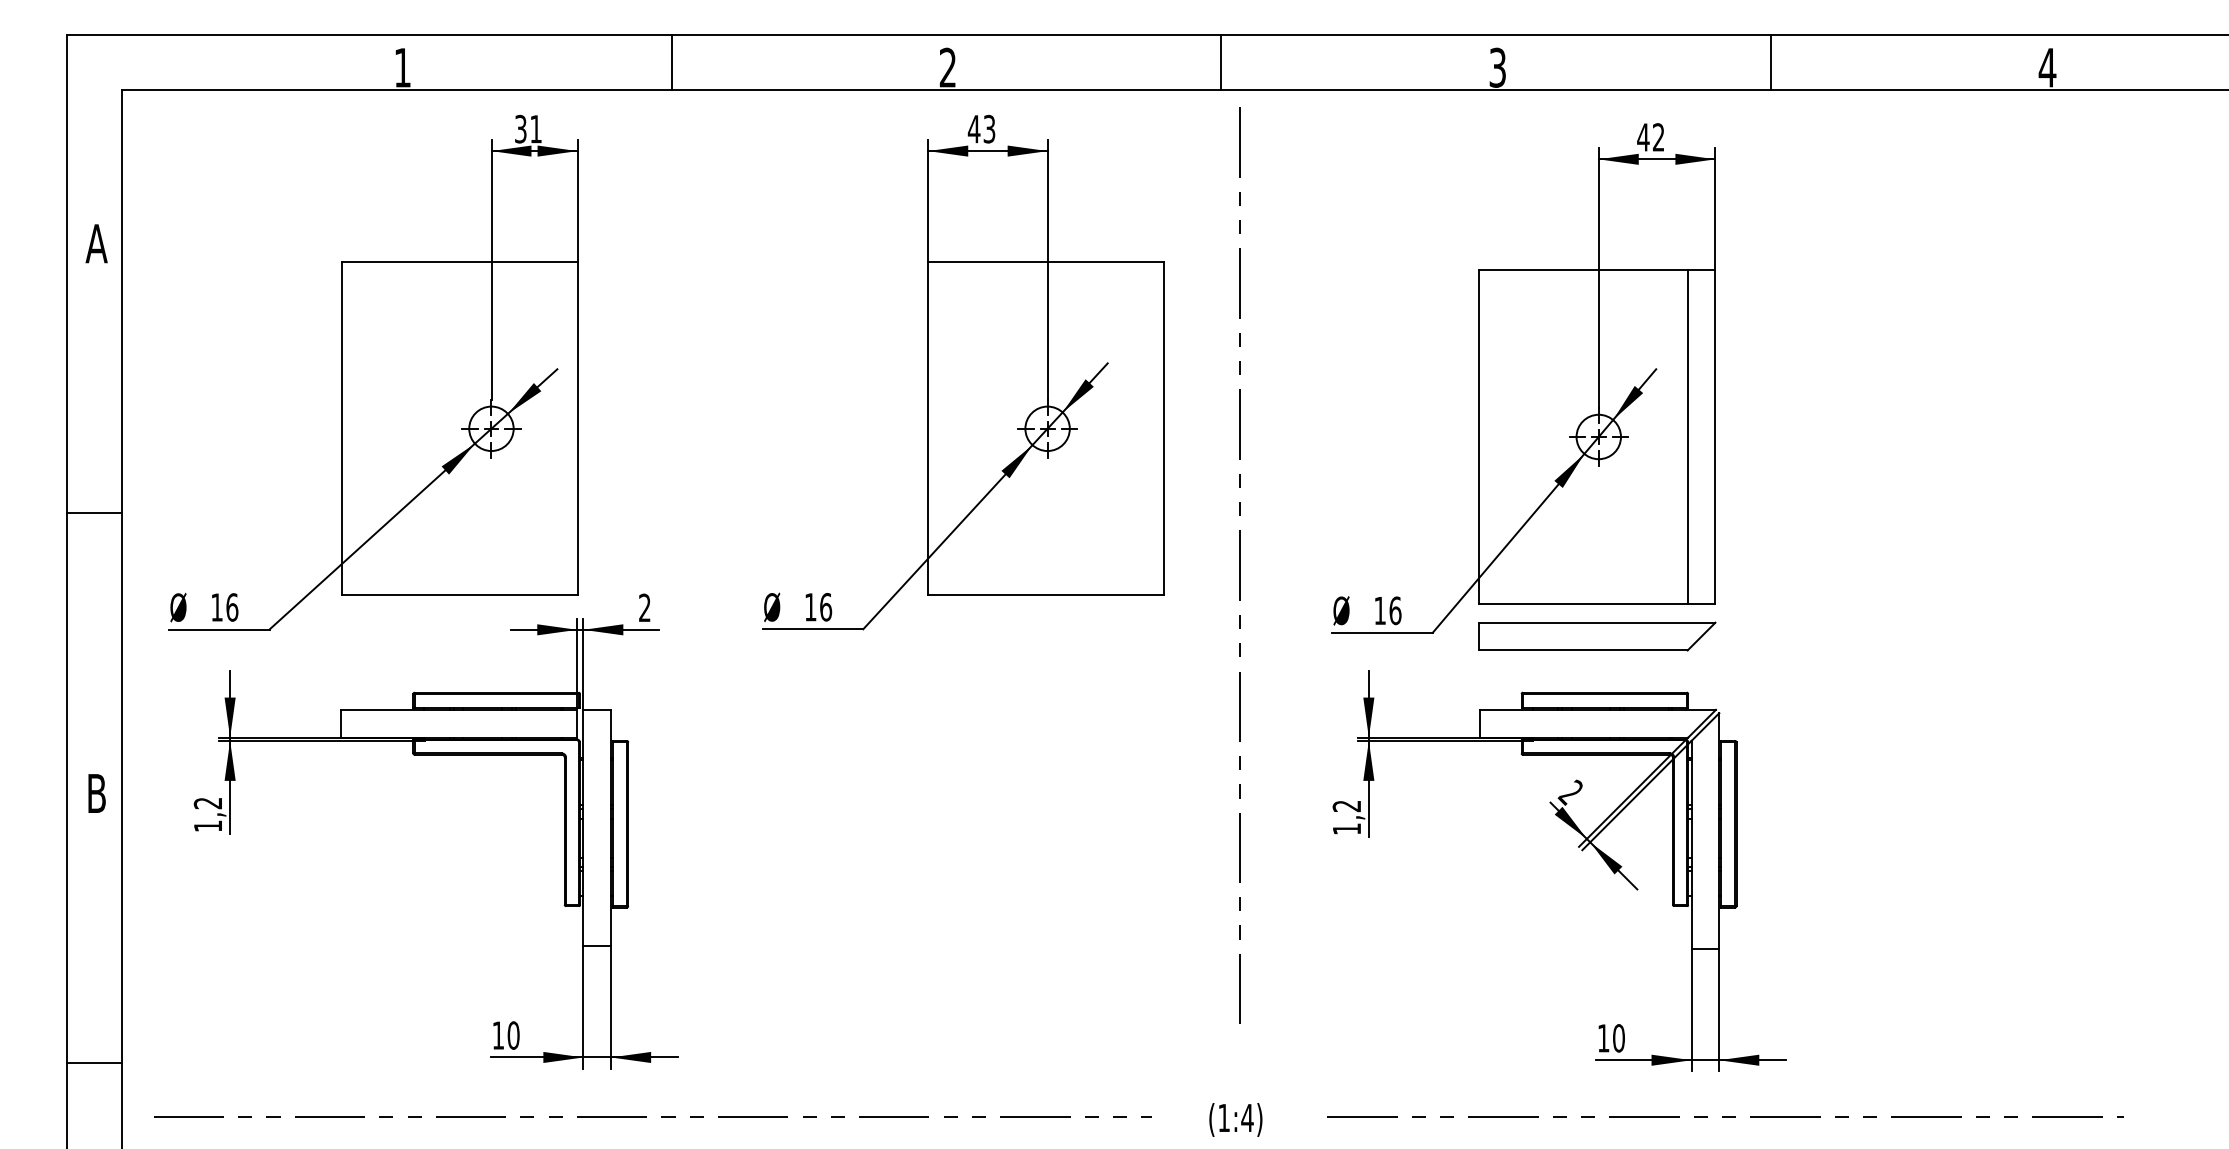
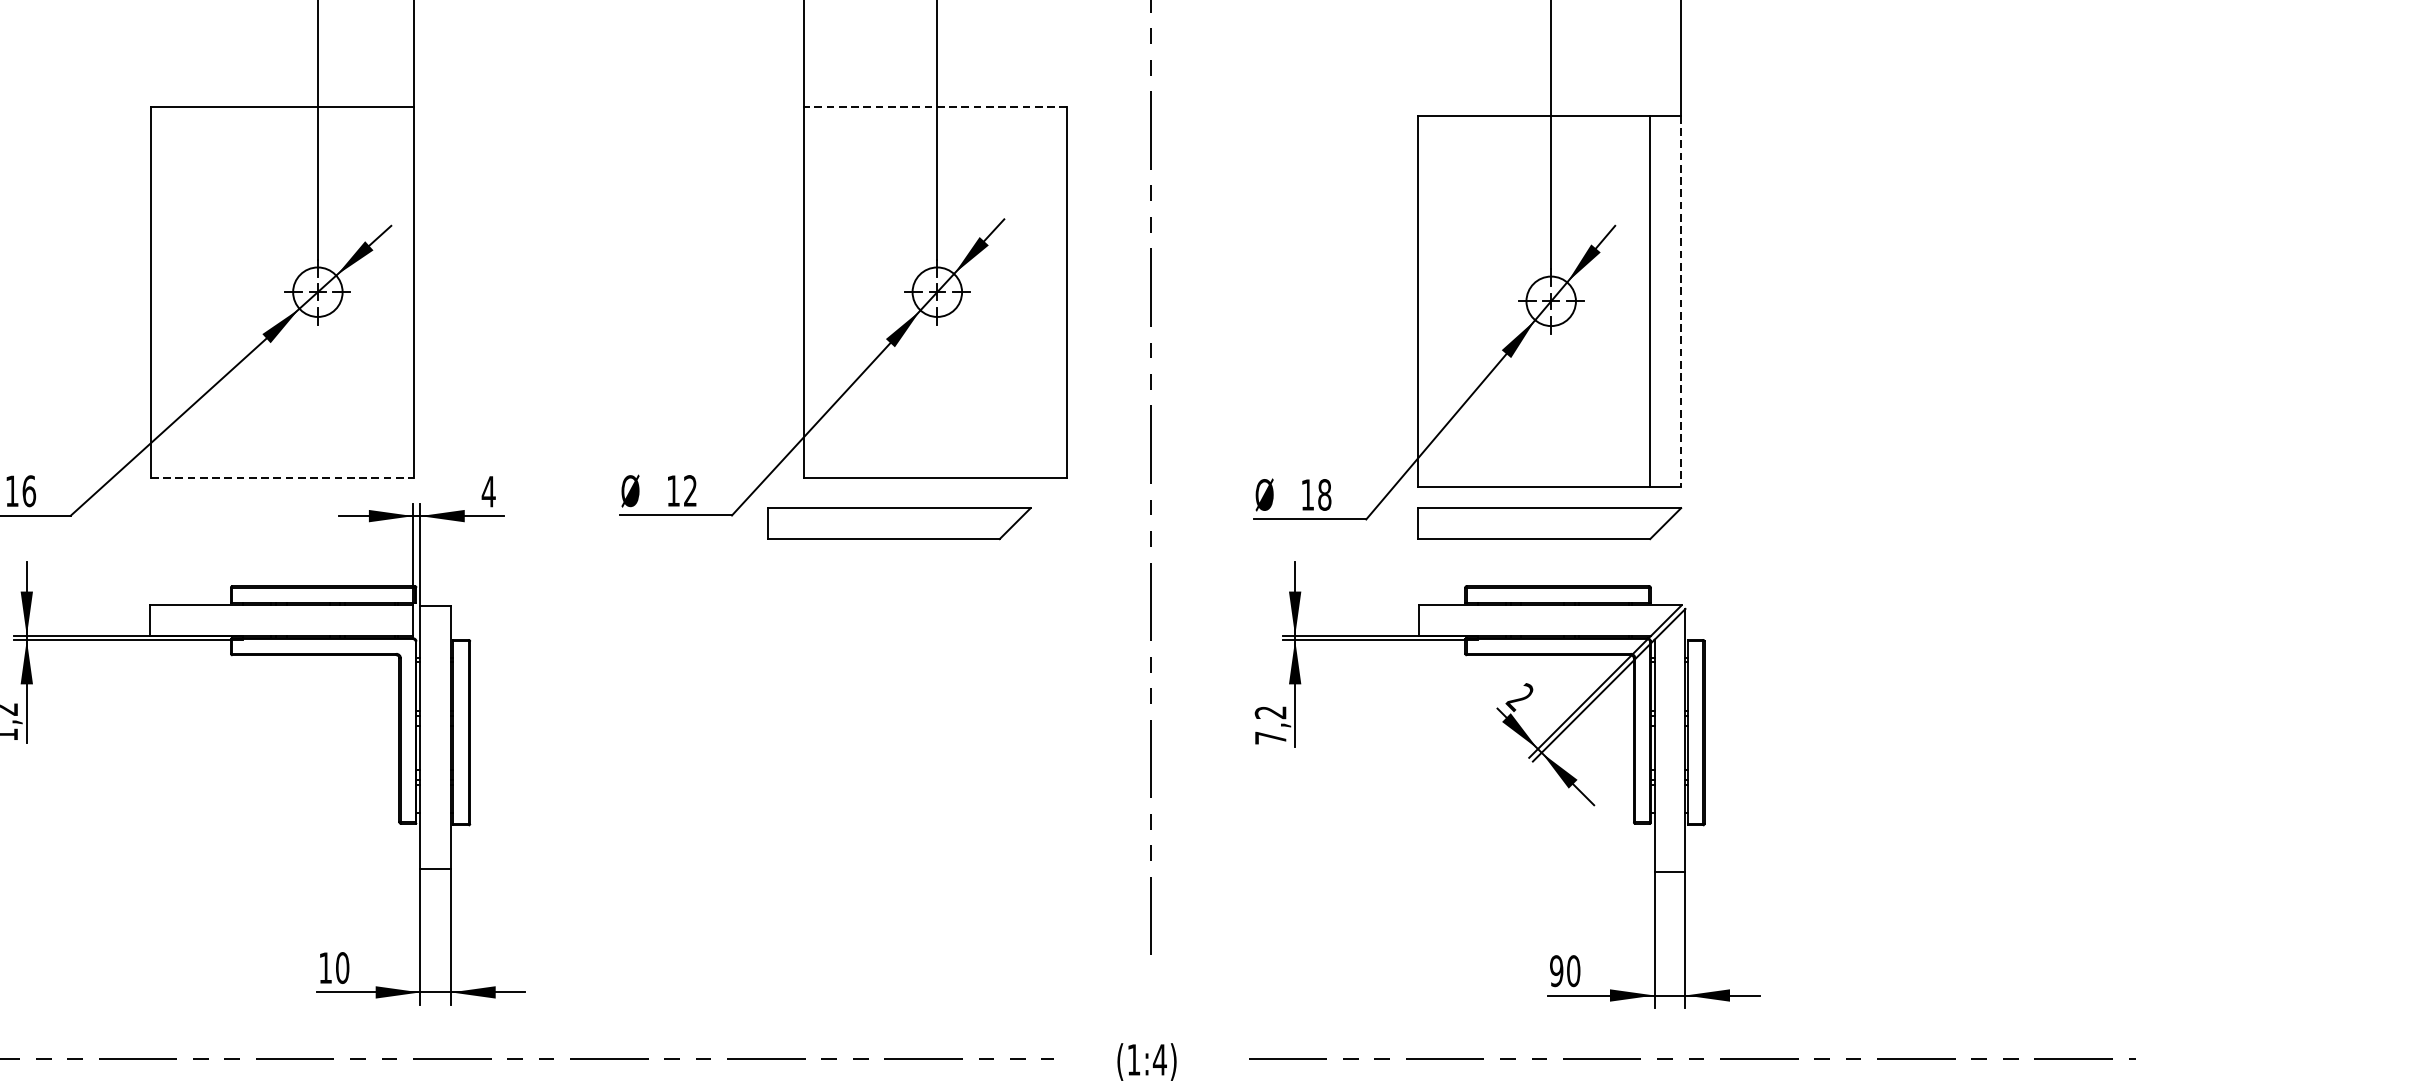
line: (1045, 262) -> (934, 106), solid -> dashed
line: (1715, 436) -> (1681, 300), solid -> dashed
line: (460, 595) -> (283, 477), solid -> dashed
text: (644, 607) -> (488, 491), 2 -> 4
text: (826, 607) -> (691, 491), 16 -> 12
text: (1395, 610) -> (1324, 494), 16 -> 18
part: (1013, 636) -> (899, 523), added
text: (1346, 828) -> (1270, 737), 1,2 -> 7,2
text: (1603, 1038) -> (1556, 971), 10 -> 90

